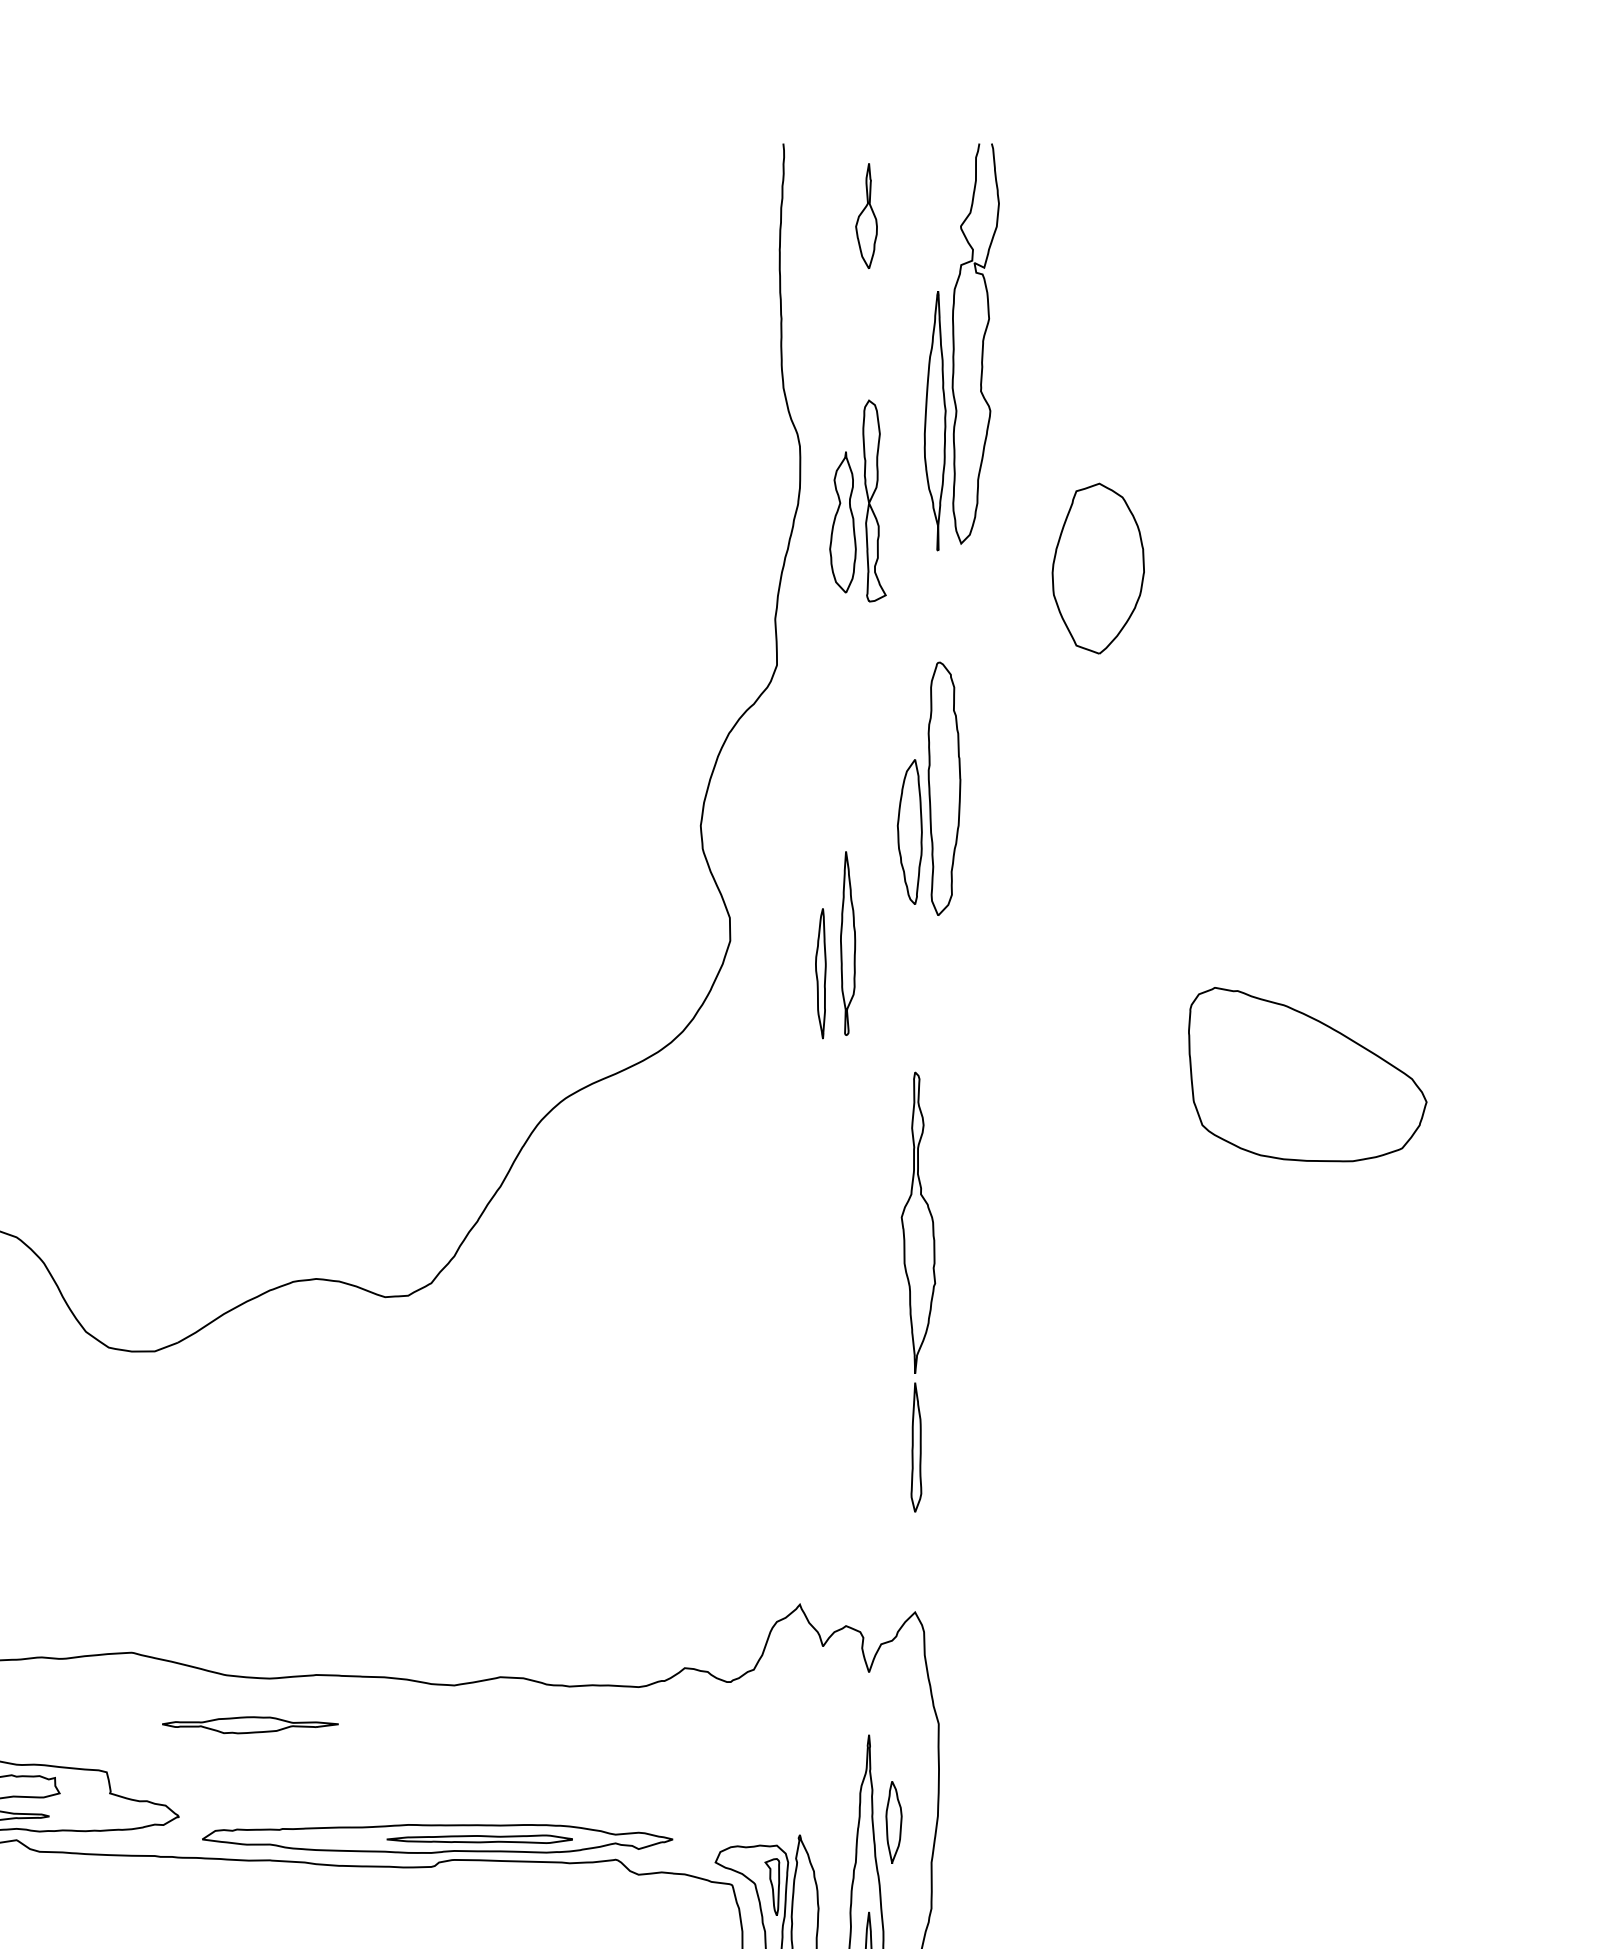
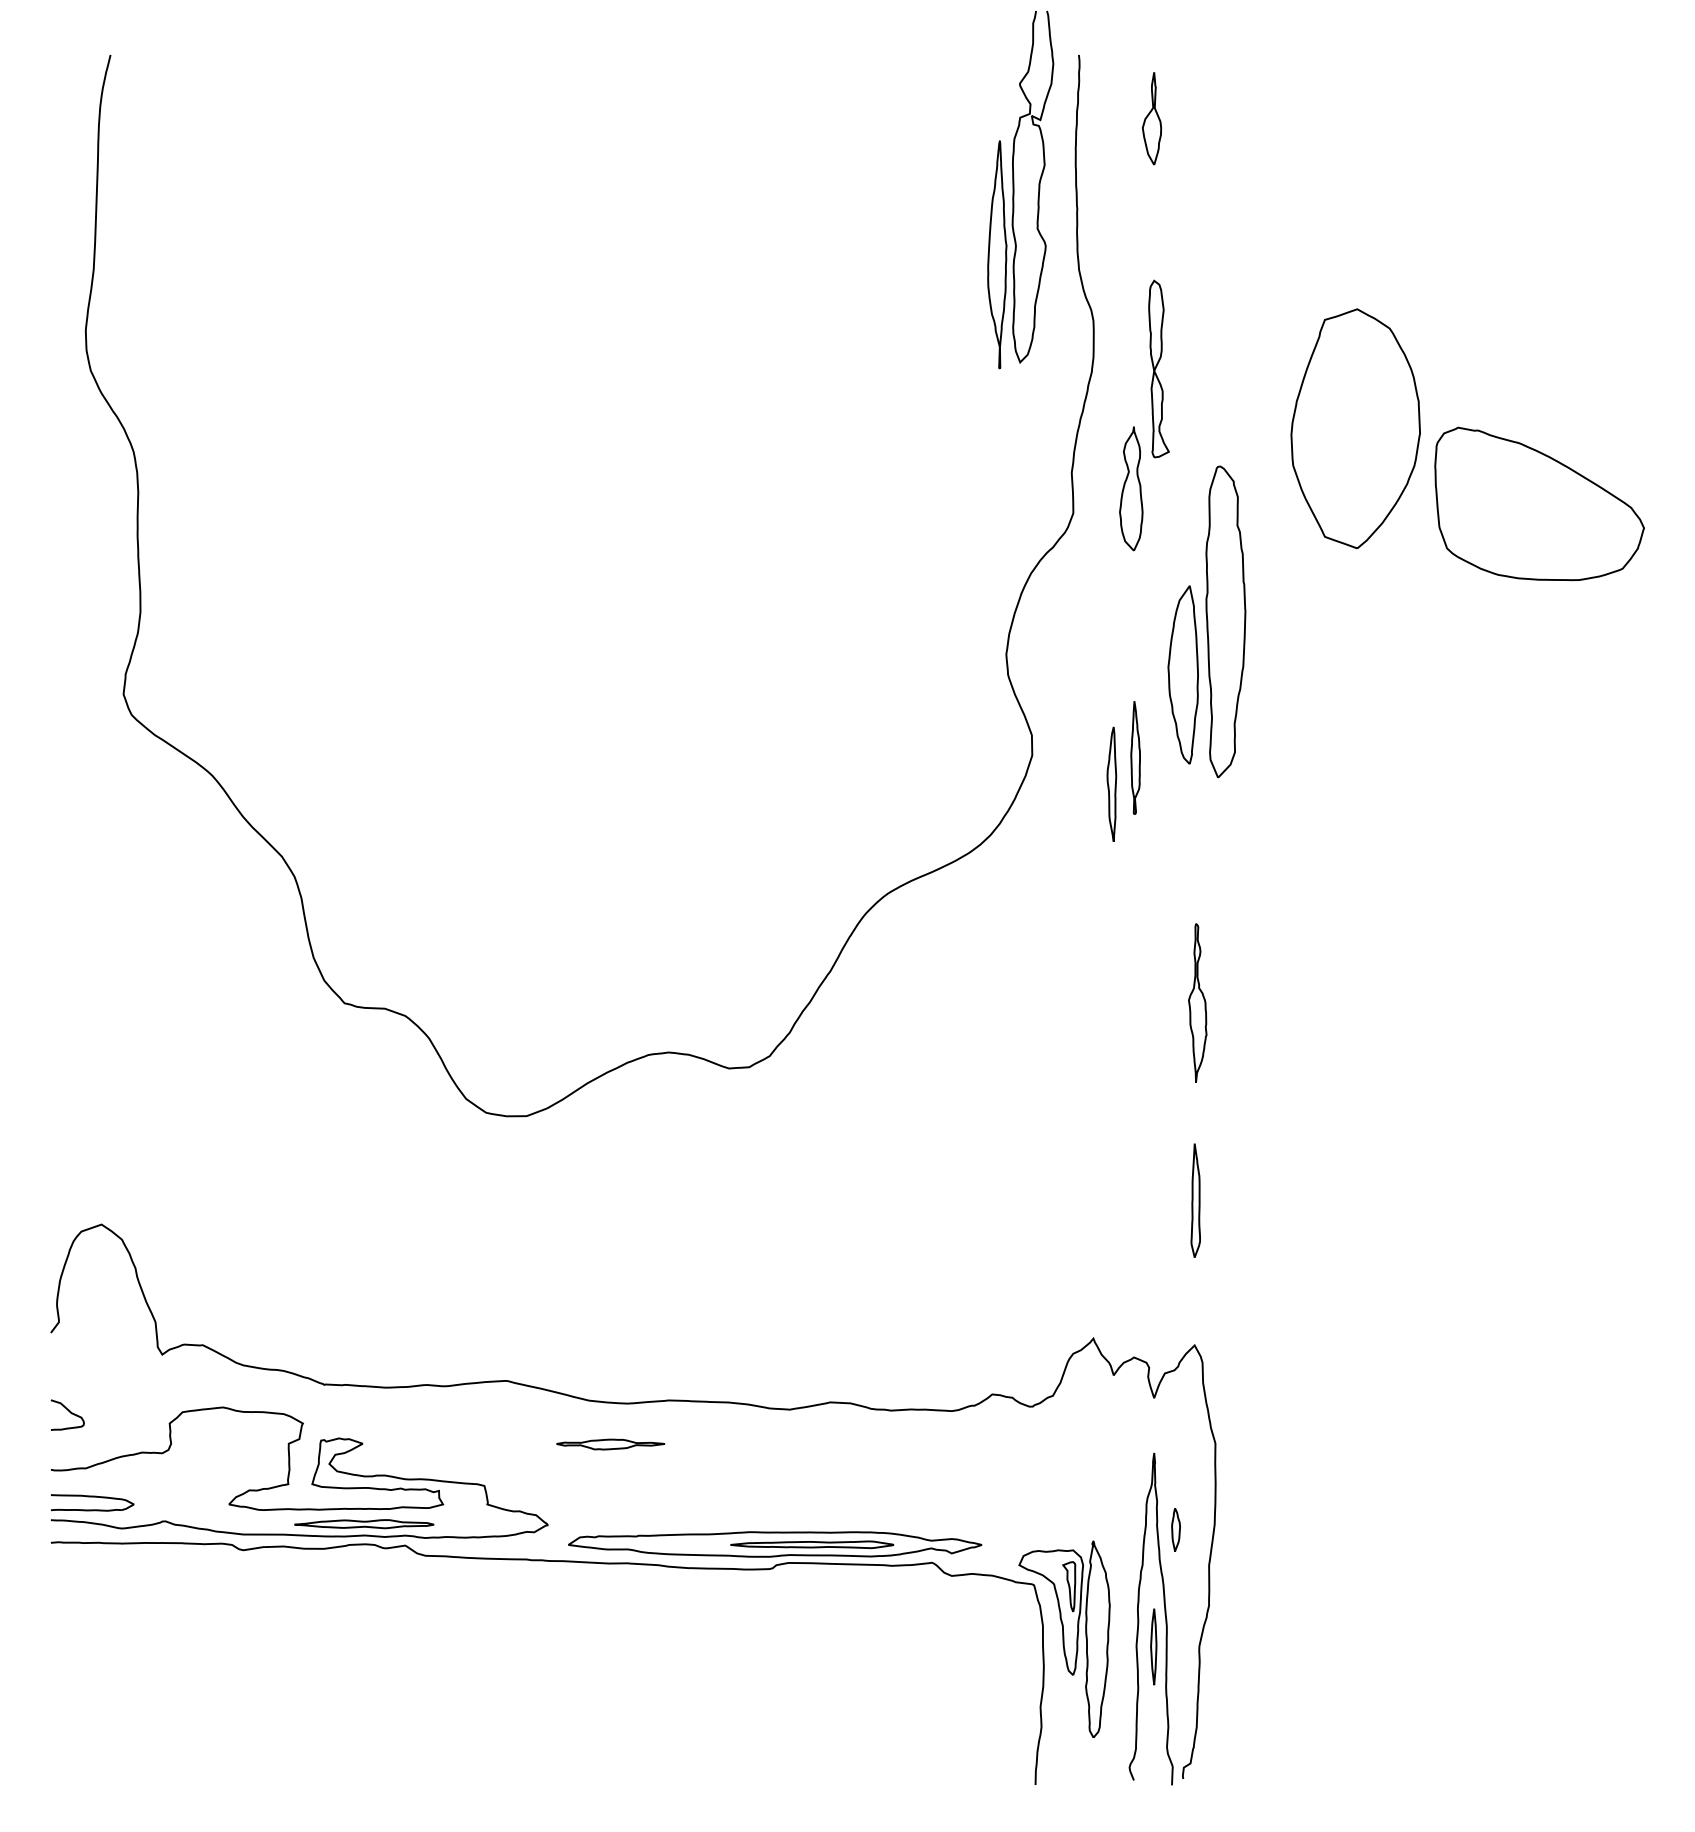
part: (961, 346) -> (1020, 189), moved
part: (843, 522) -> (1131, 488), moved
part: (1098, 567) -> (1355, 427), size x1.6
part: (928, 788) -> (1206, 621), size x1.4
part: (847, 943) -> (1135, 757), size x0.7
part: (1307, 1074) -> (1539, 503), moved
part: (918, 1222) -> (1197, 1002), size x0.6
part: (250, 1725) -> (610, 1444), size x0.7
part: (893, 1821) -> (1175, 1529), size x0.6

